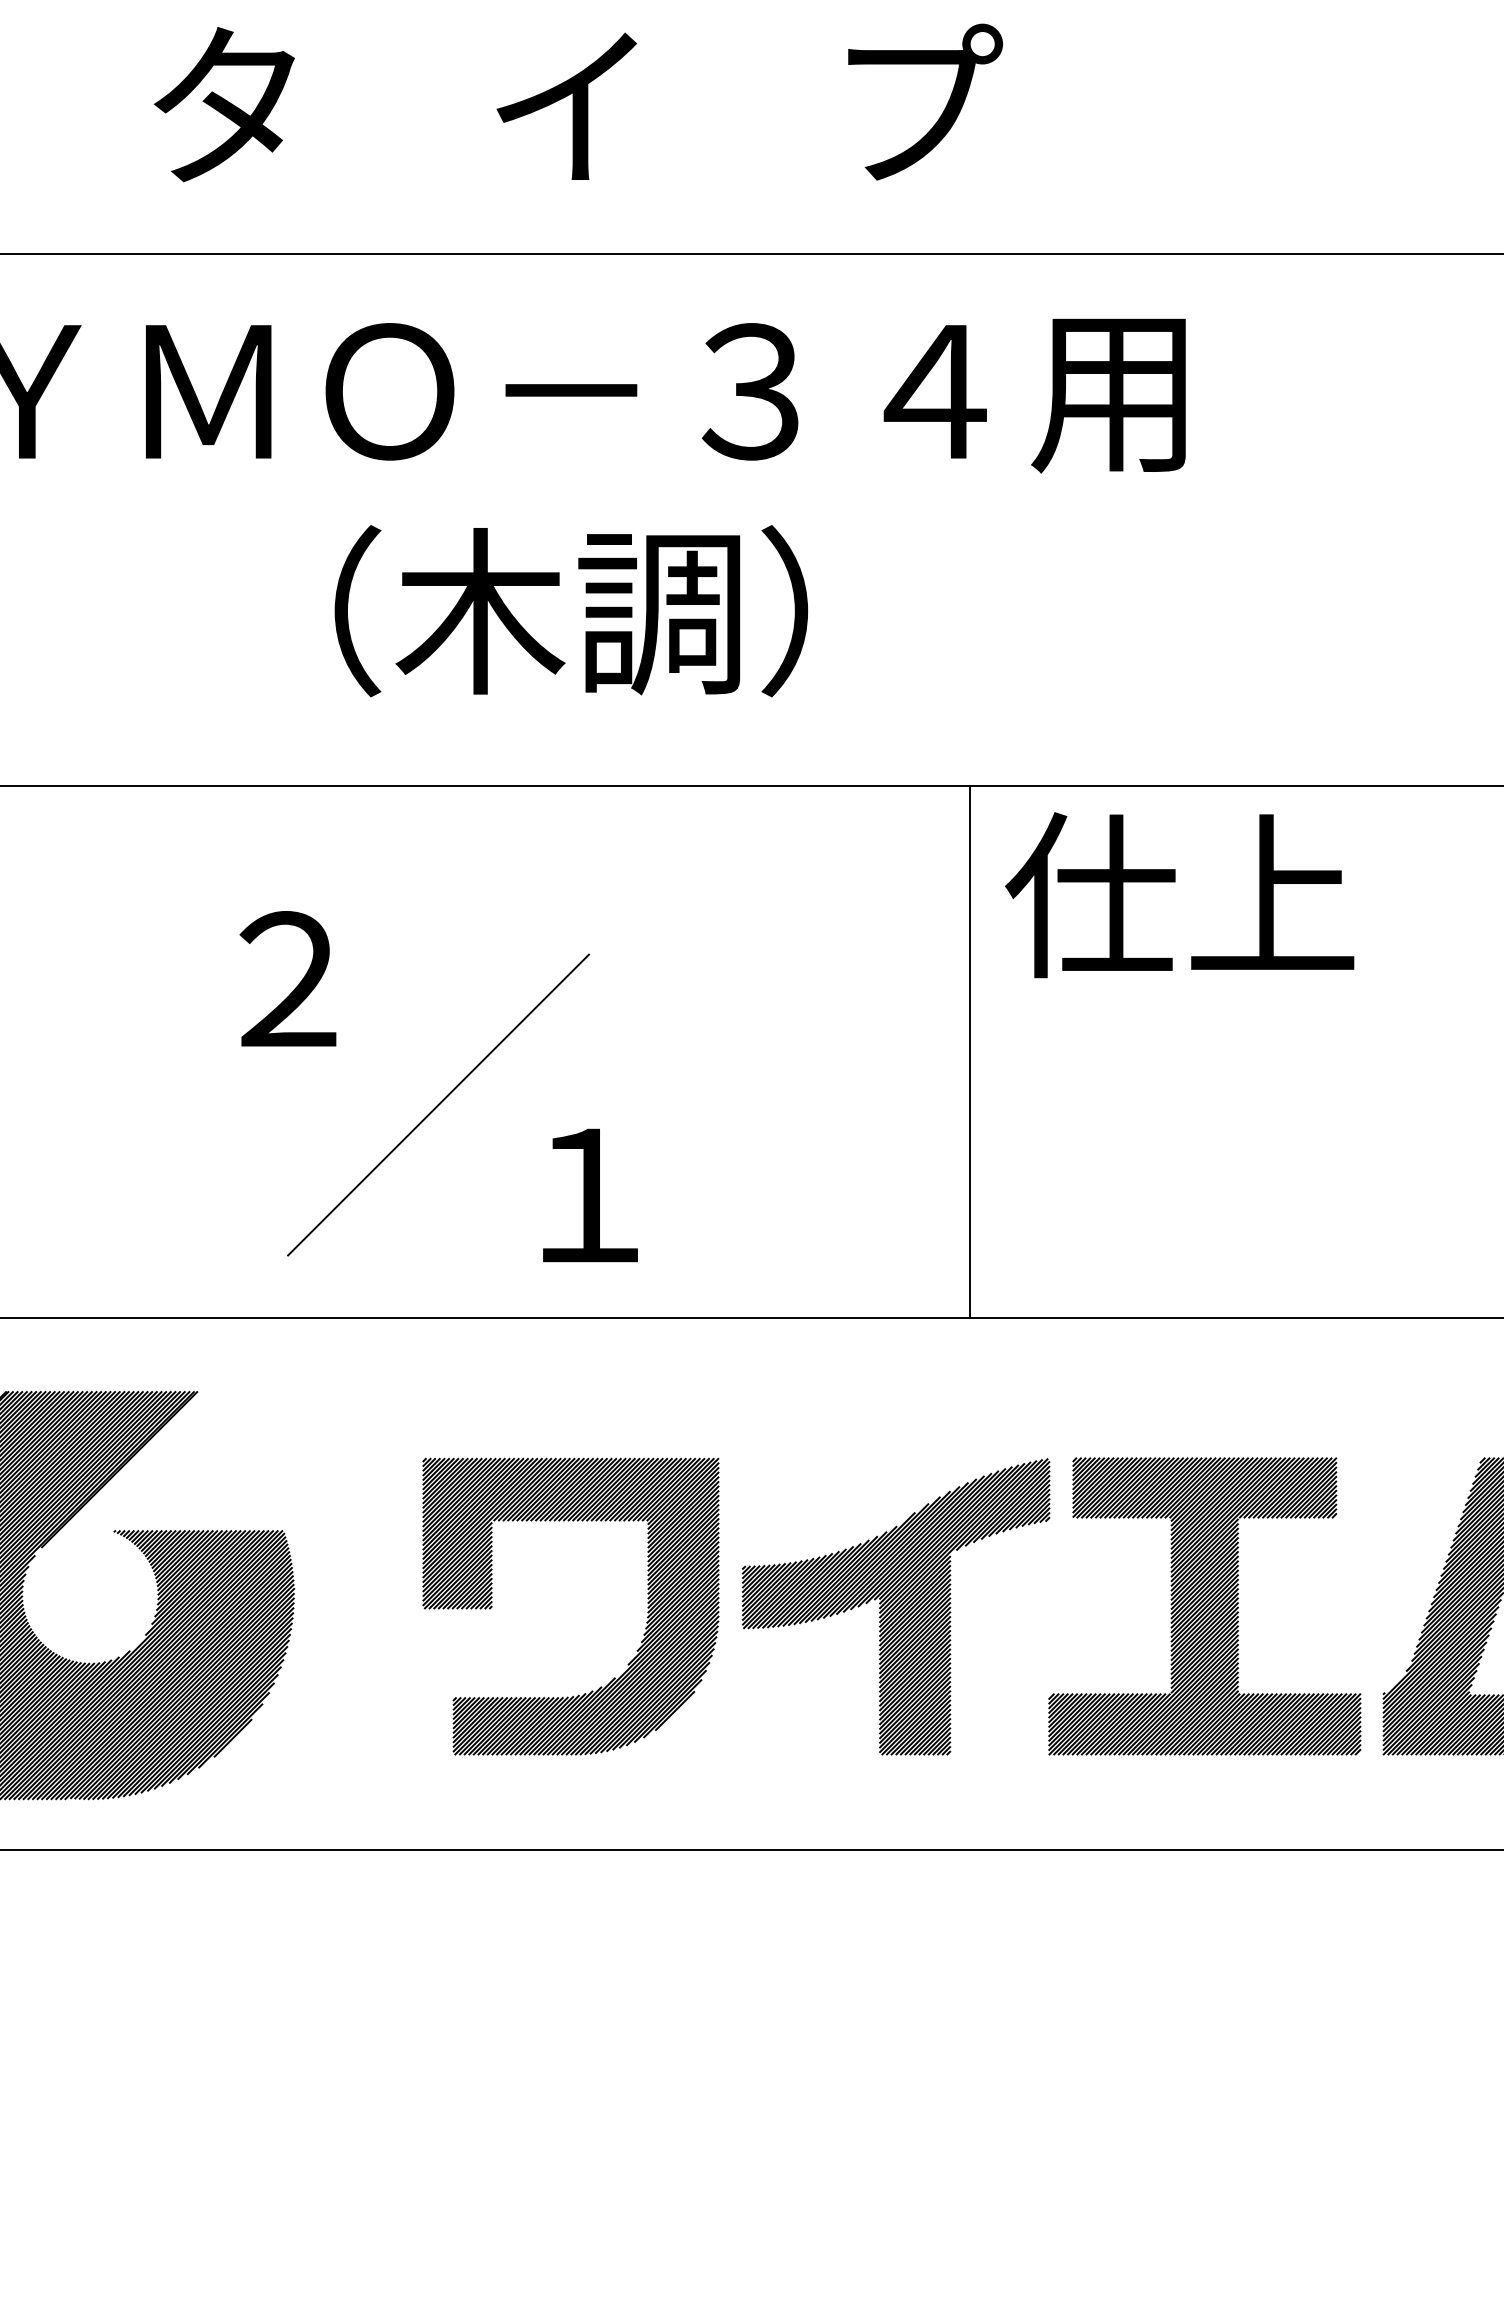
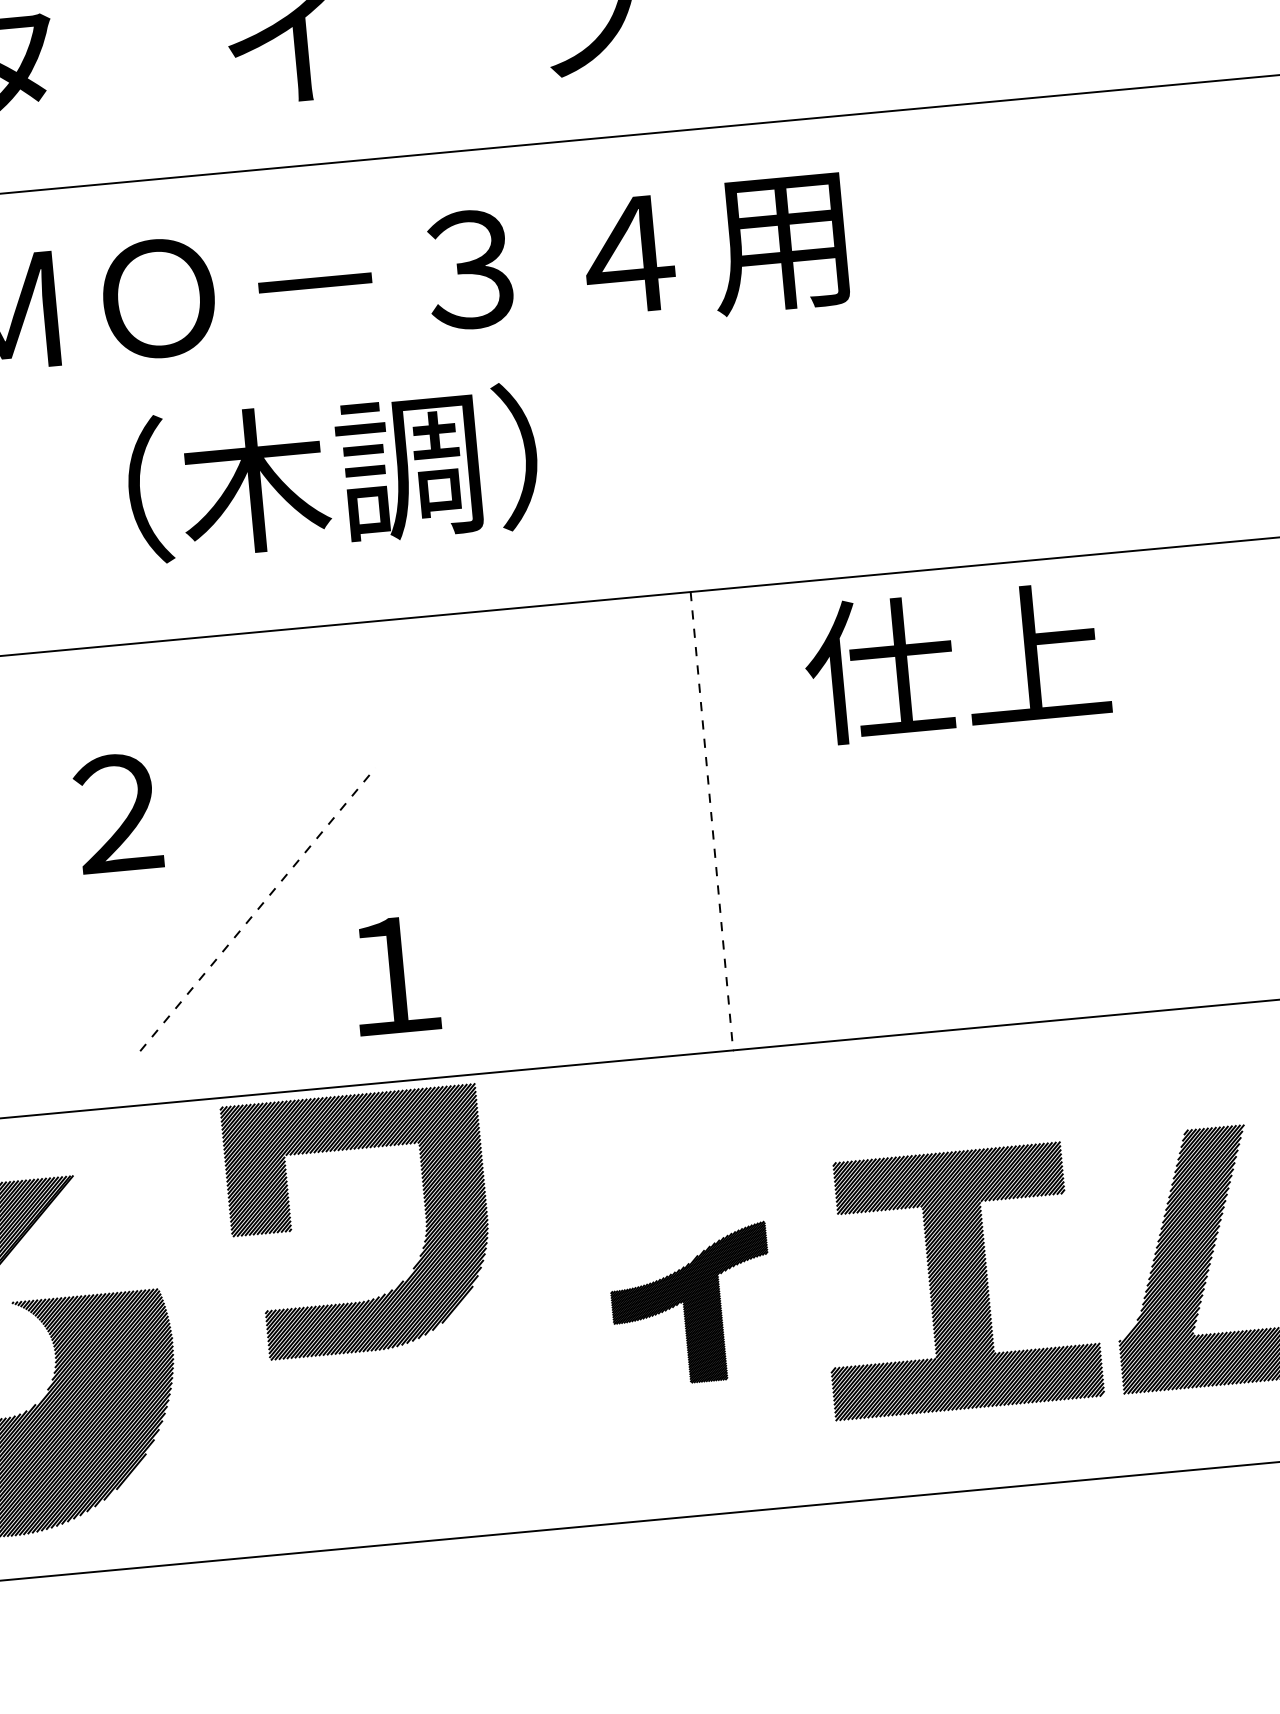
text: (1179, 895) -> (956, 662), moved
line: (970, 1051) -> (712, 820), solid -> dashed
line: (438, 1105) -> (257, 909), solid -> dashed
part: (895, 1606) -> (691, 1305), size x0.6
part: (647, 1607) -> (425, 1217), moved

